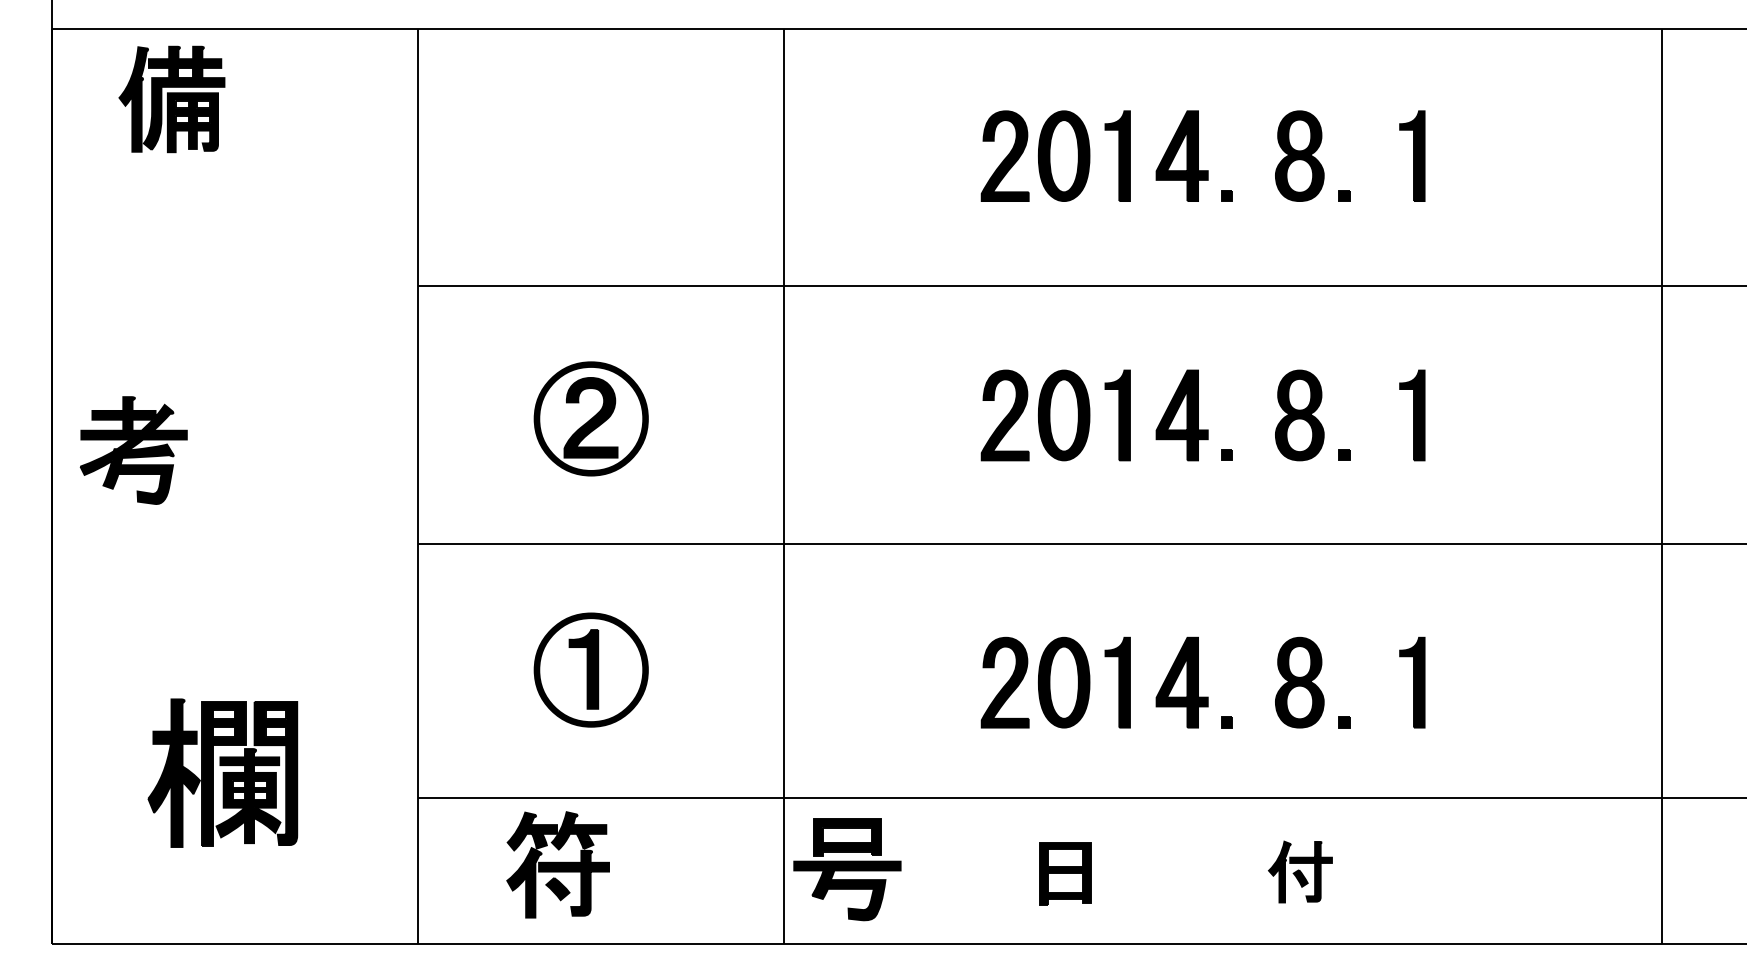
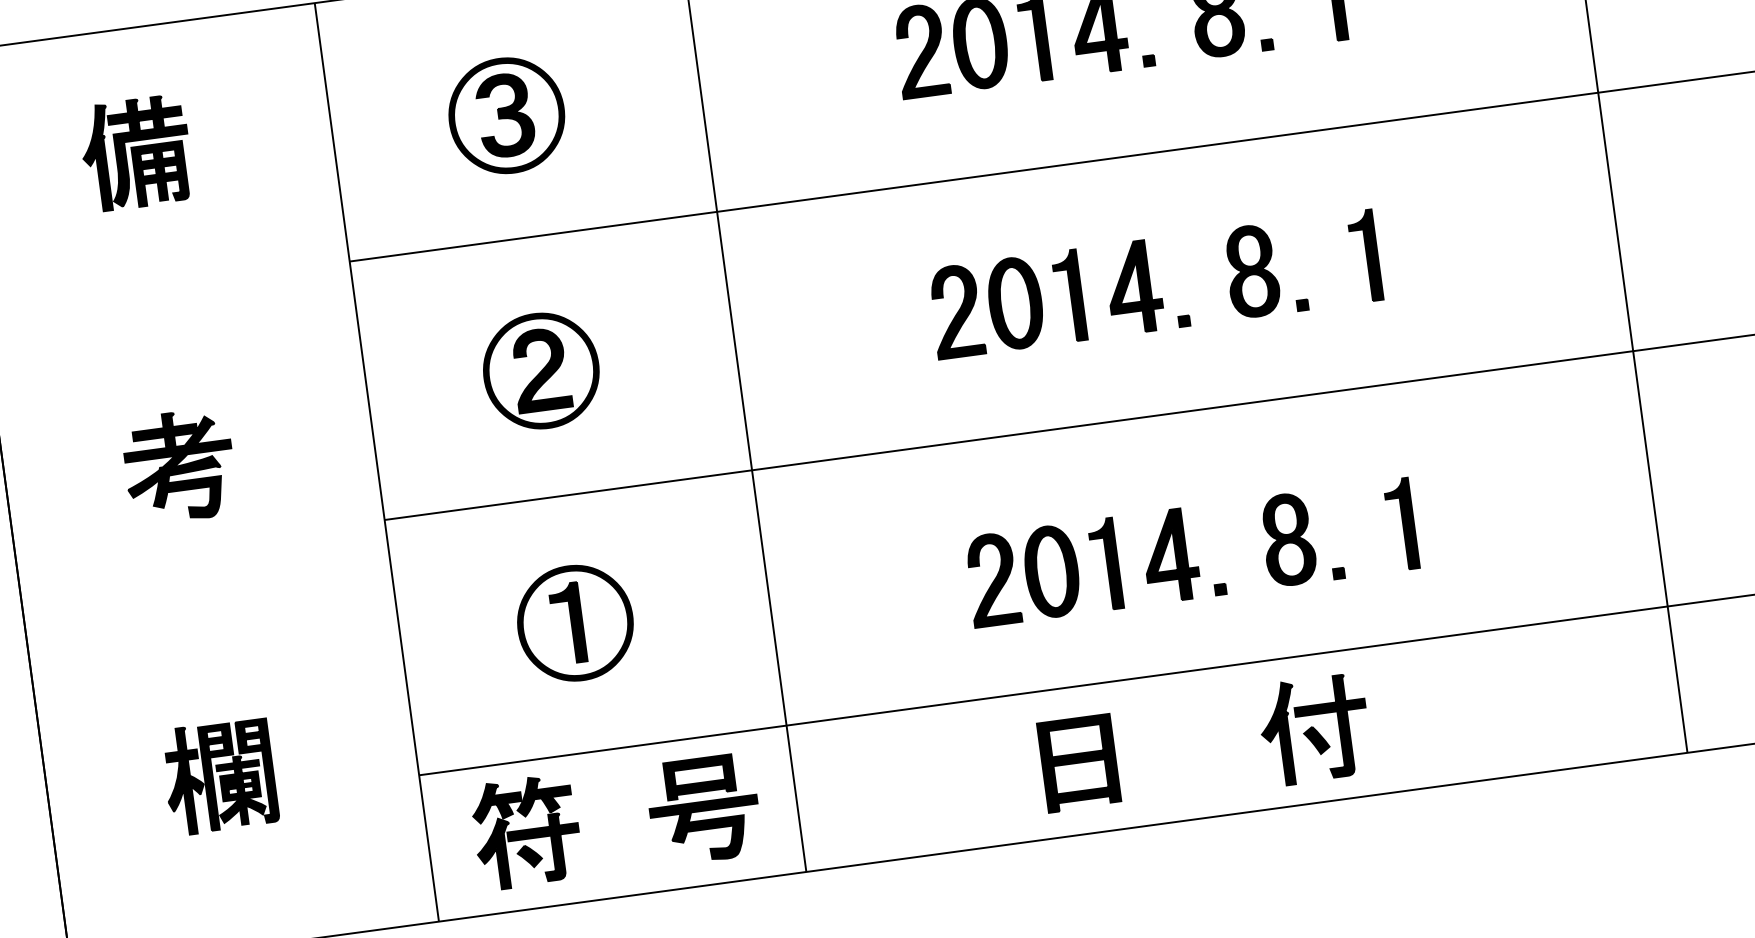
part: (171, 99) -> (135, 153), moved
part: (590, 164) -> (506, 115), added
part: (133, 450) -> (179, 466), moved
part: (222, 772) -> (219, 776), size x0.71
part: (557, 864) -> (526, 831), moved
part: (847, 869) -> (704, 809), moved
part: (1300, 871) -> (1314, 729), size x1.67
part: (1065, 873) -> (1079, 763), size x1.43

